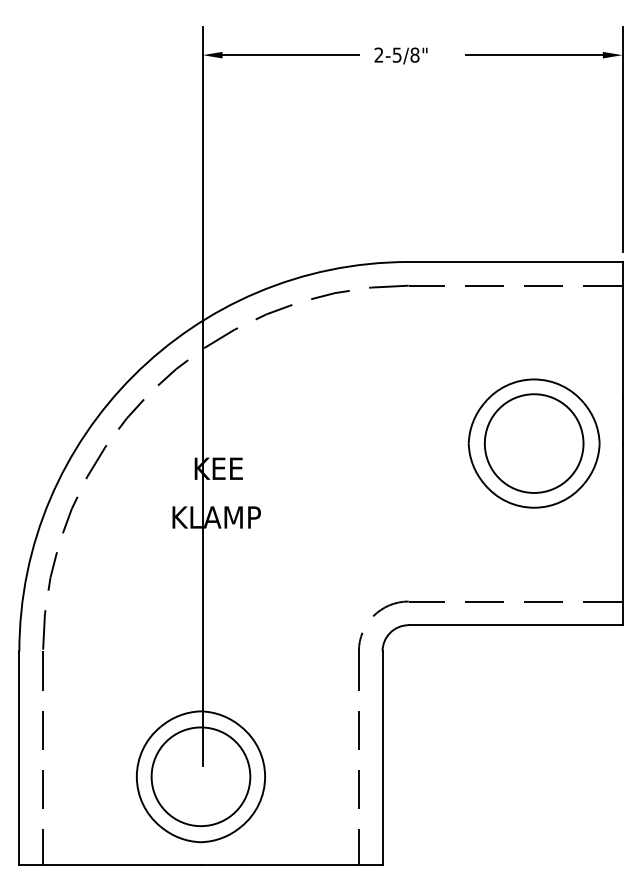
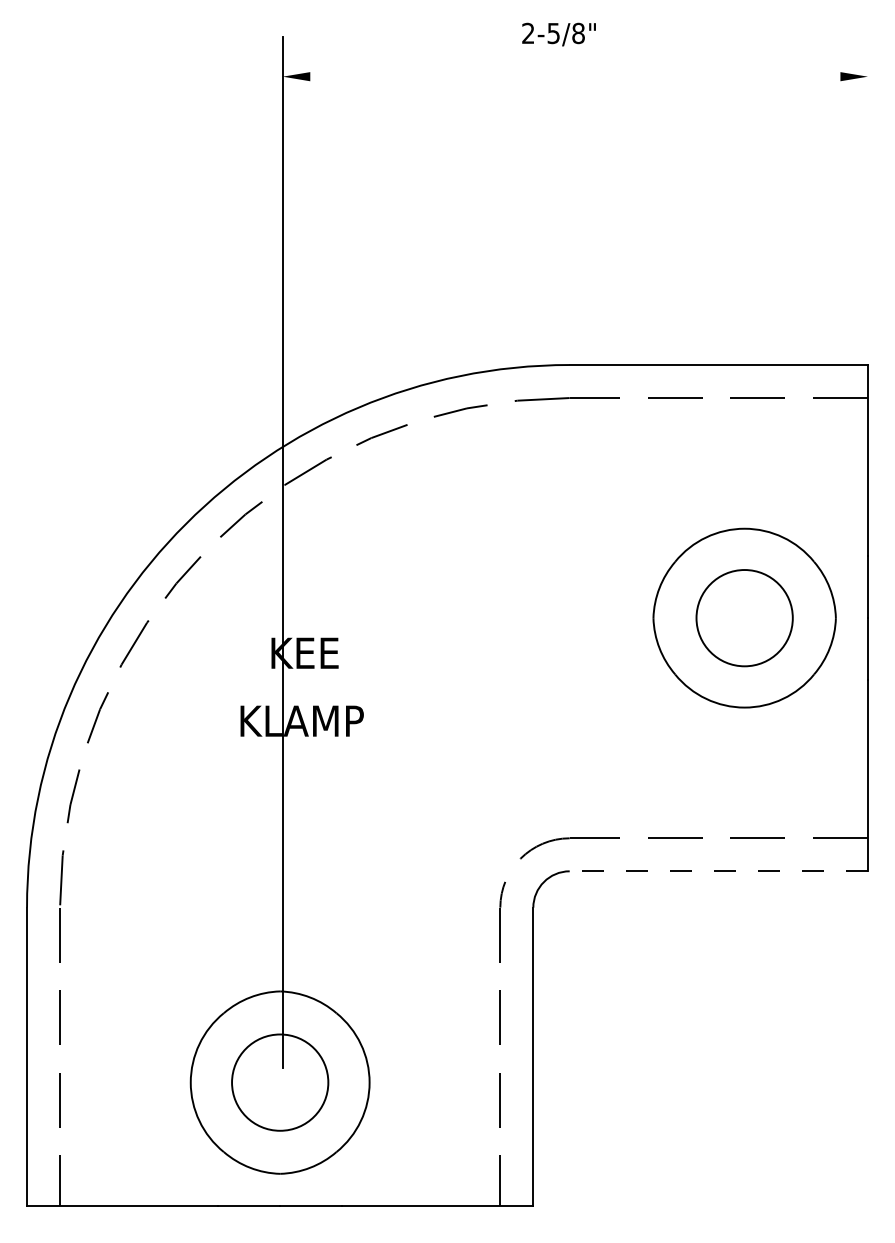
line: (290, 55) -> (404, 77), removed
text: (400, 55) -> (558, 33), moved
line: (534, 55) -> (745, 77), removed
line: (622, 139) -> (867, 194), removed
circle: (533, 443) -> (743, 618), size x0.7
line: (515, 625) -> (718, 871), solid -> dashed
circle: (200, 776) -> (279, 1082), size x0.7

